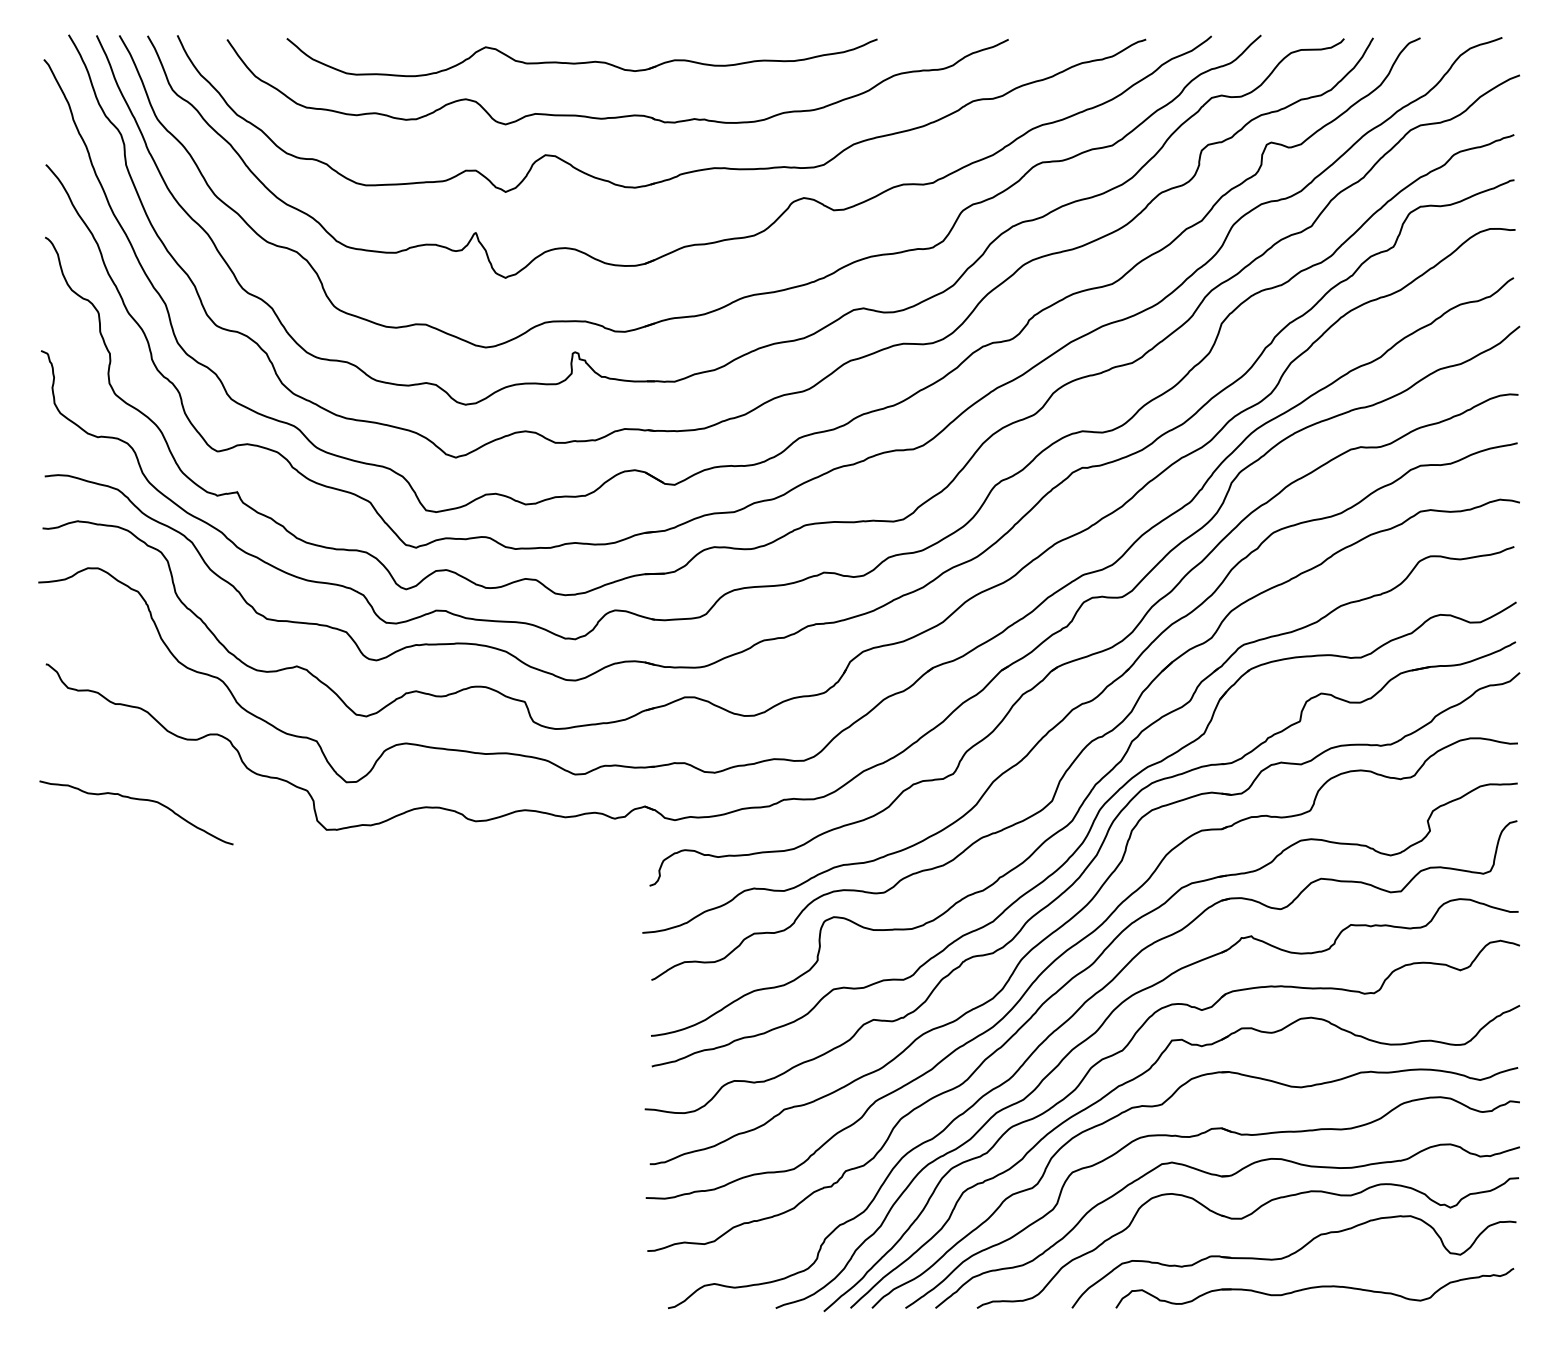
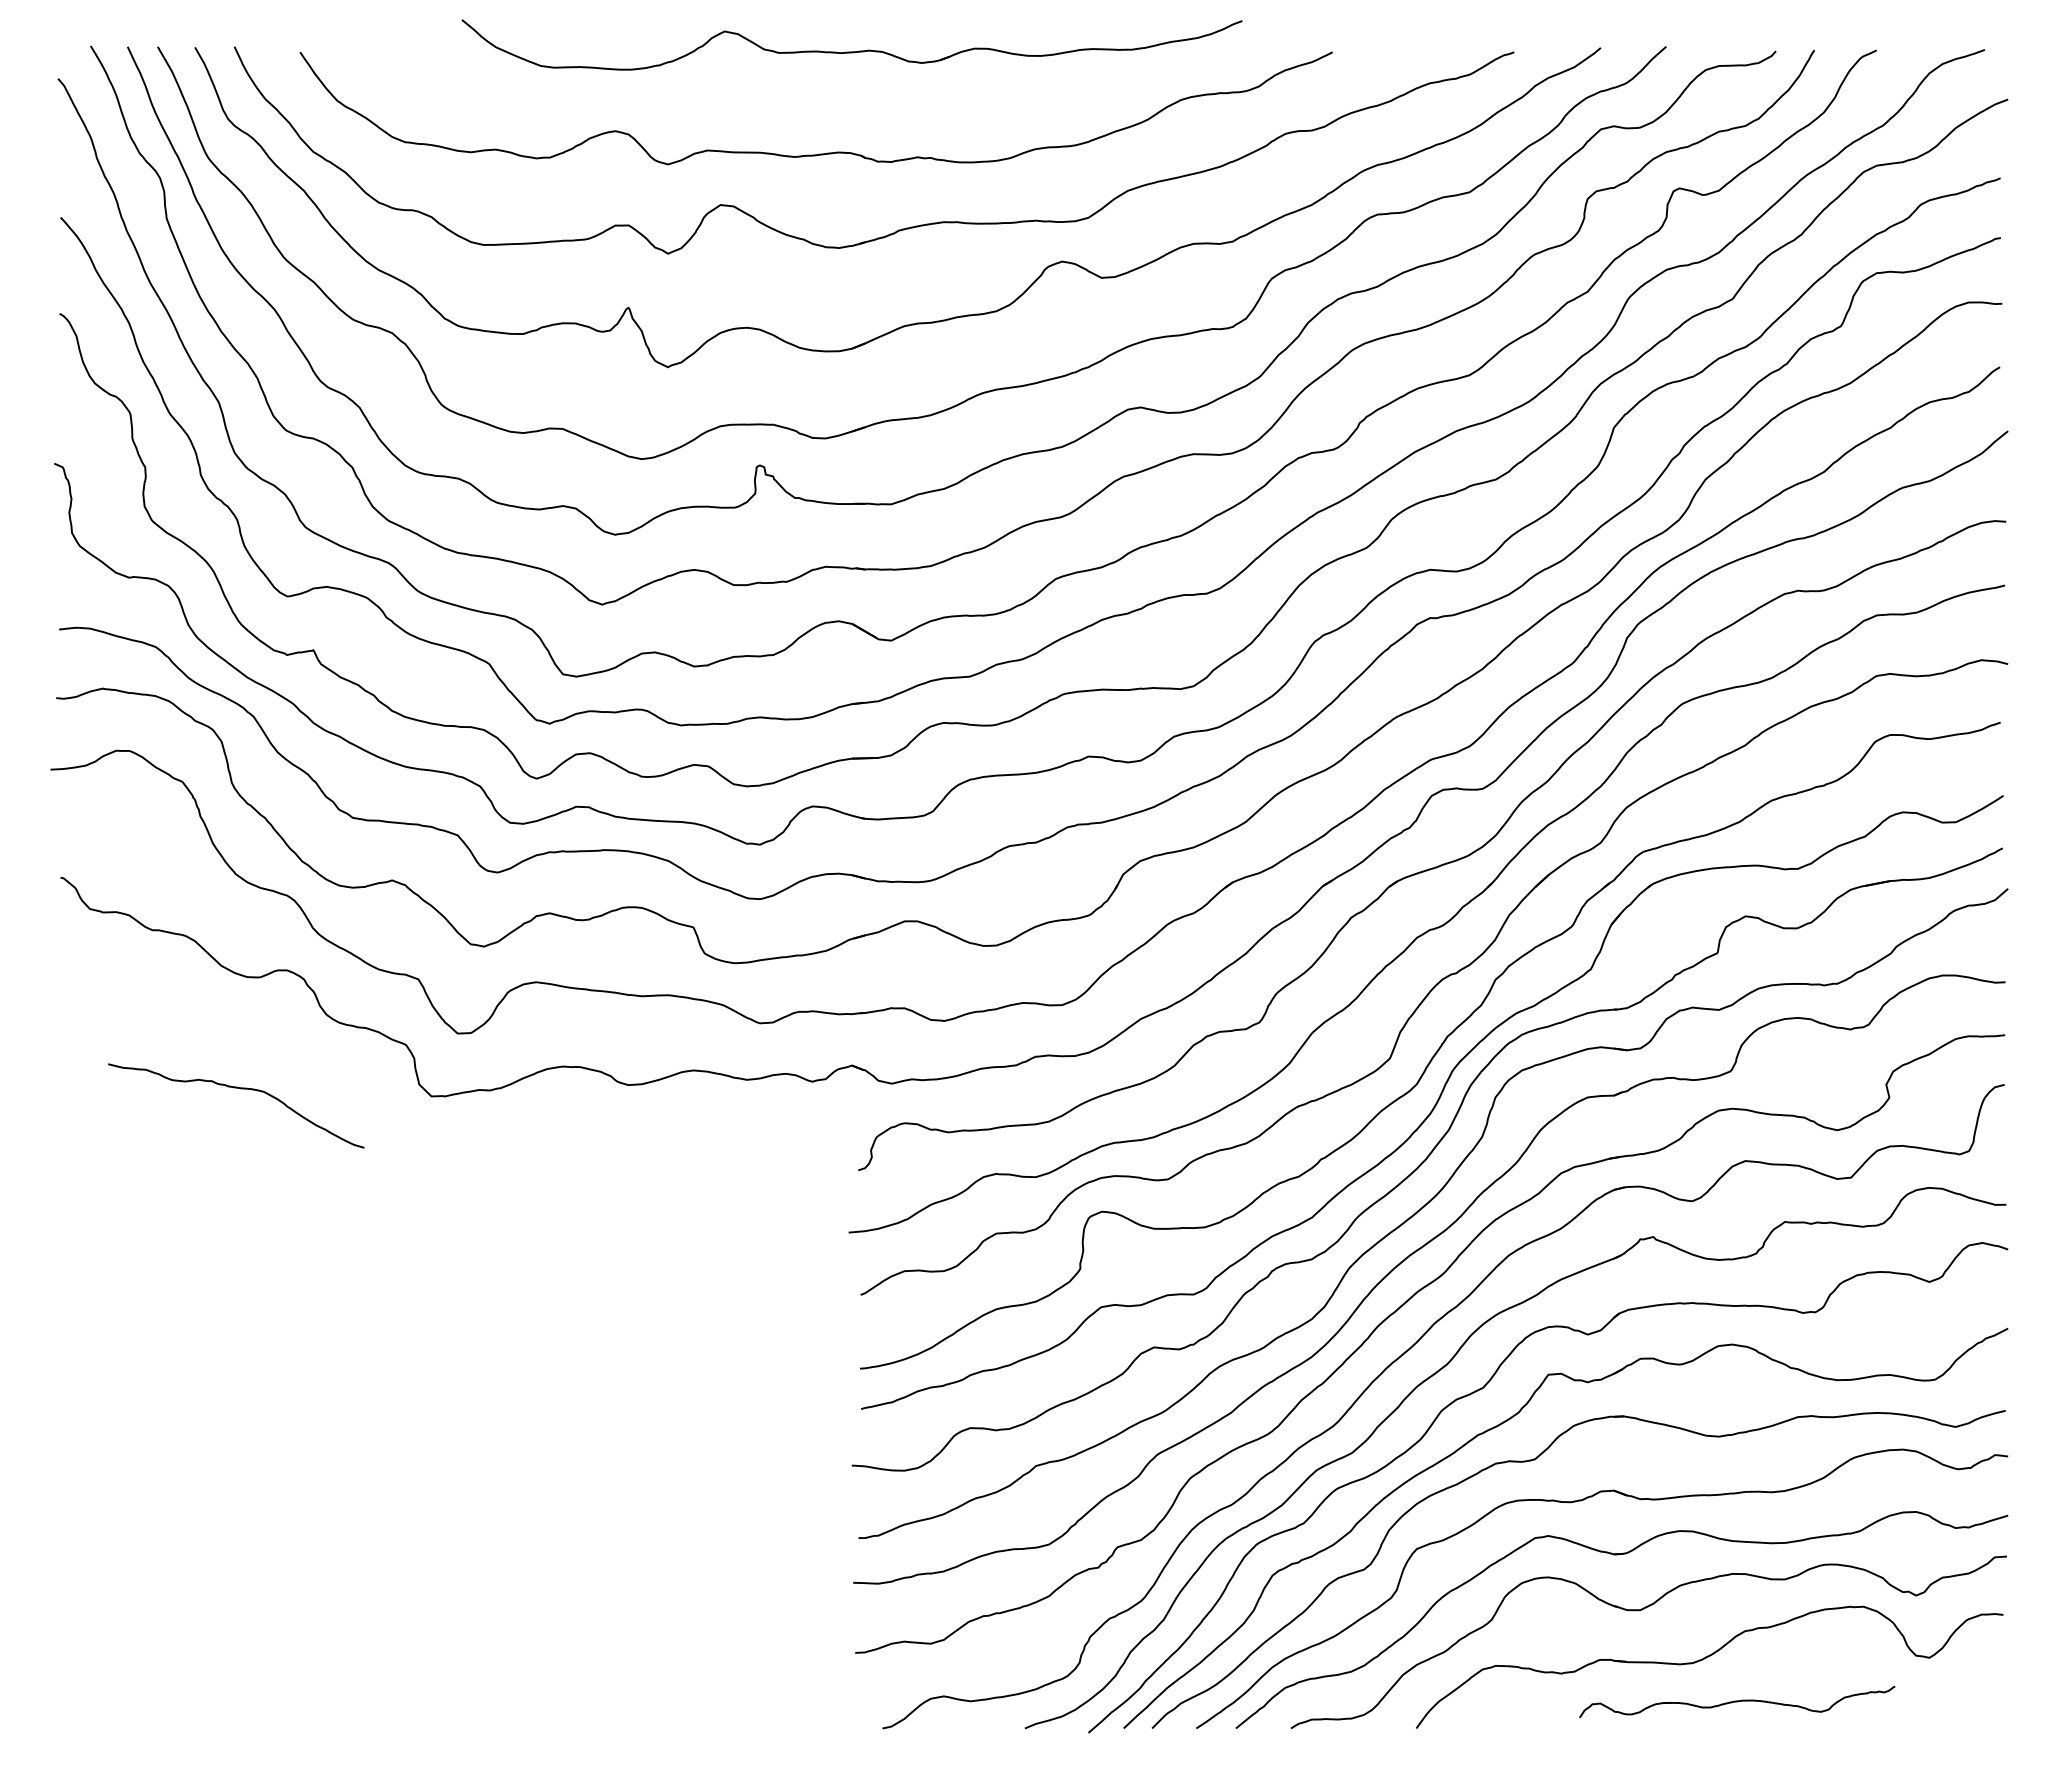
part: (581, 62) -> (851, 51), moved
curve: (139, 800) -> (240, 1089), moved
part: (1315, 1287) -> (1737, 1701), size x0.6

